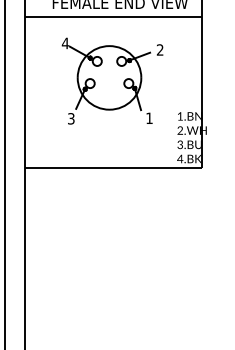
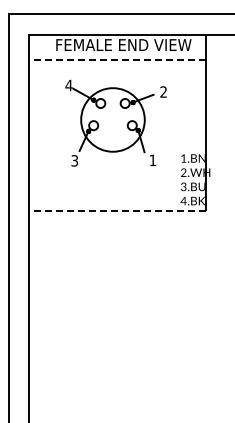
line: (113, 17) -> (116, 59), solid -> dashed
line: (113, 168) -> (116, 210), solid -> dashed

